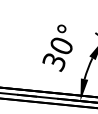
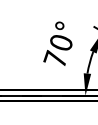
text: (53, 60) -> (54, 58), 30° -> 70°

